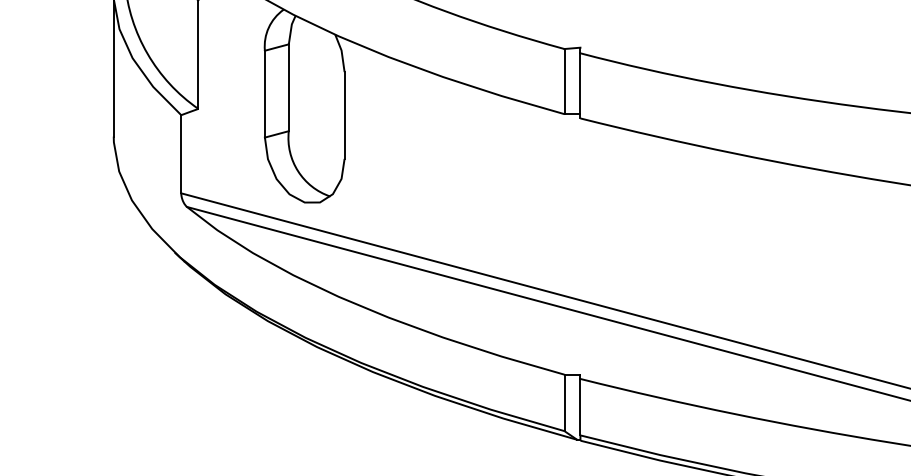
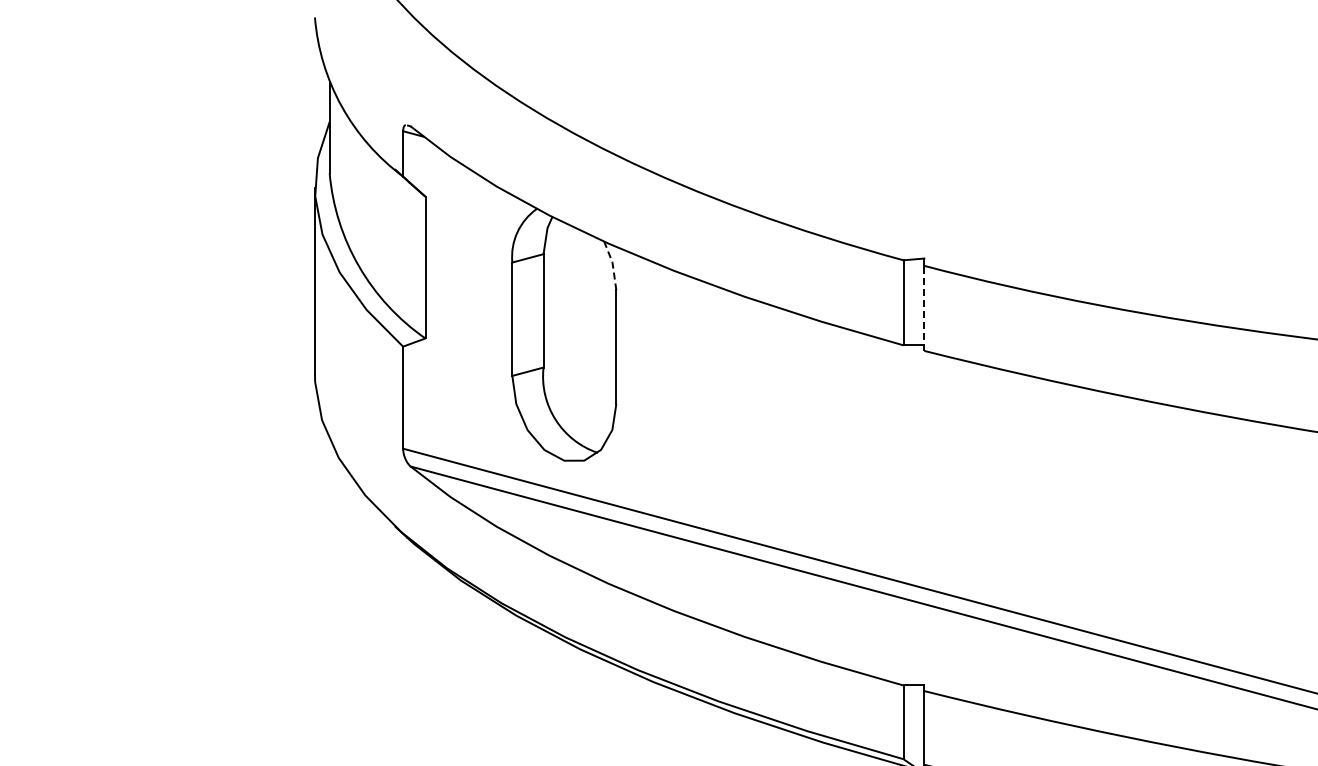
line: (341, 52) -> (612, 264), solid -> dashed
line: (580, 85) -> (924, 308), solid -> dashed

